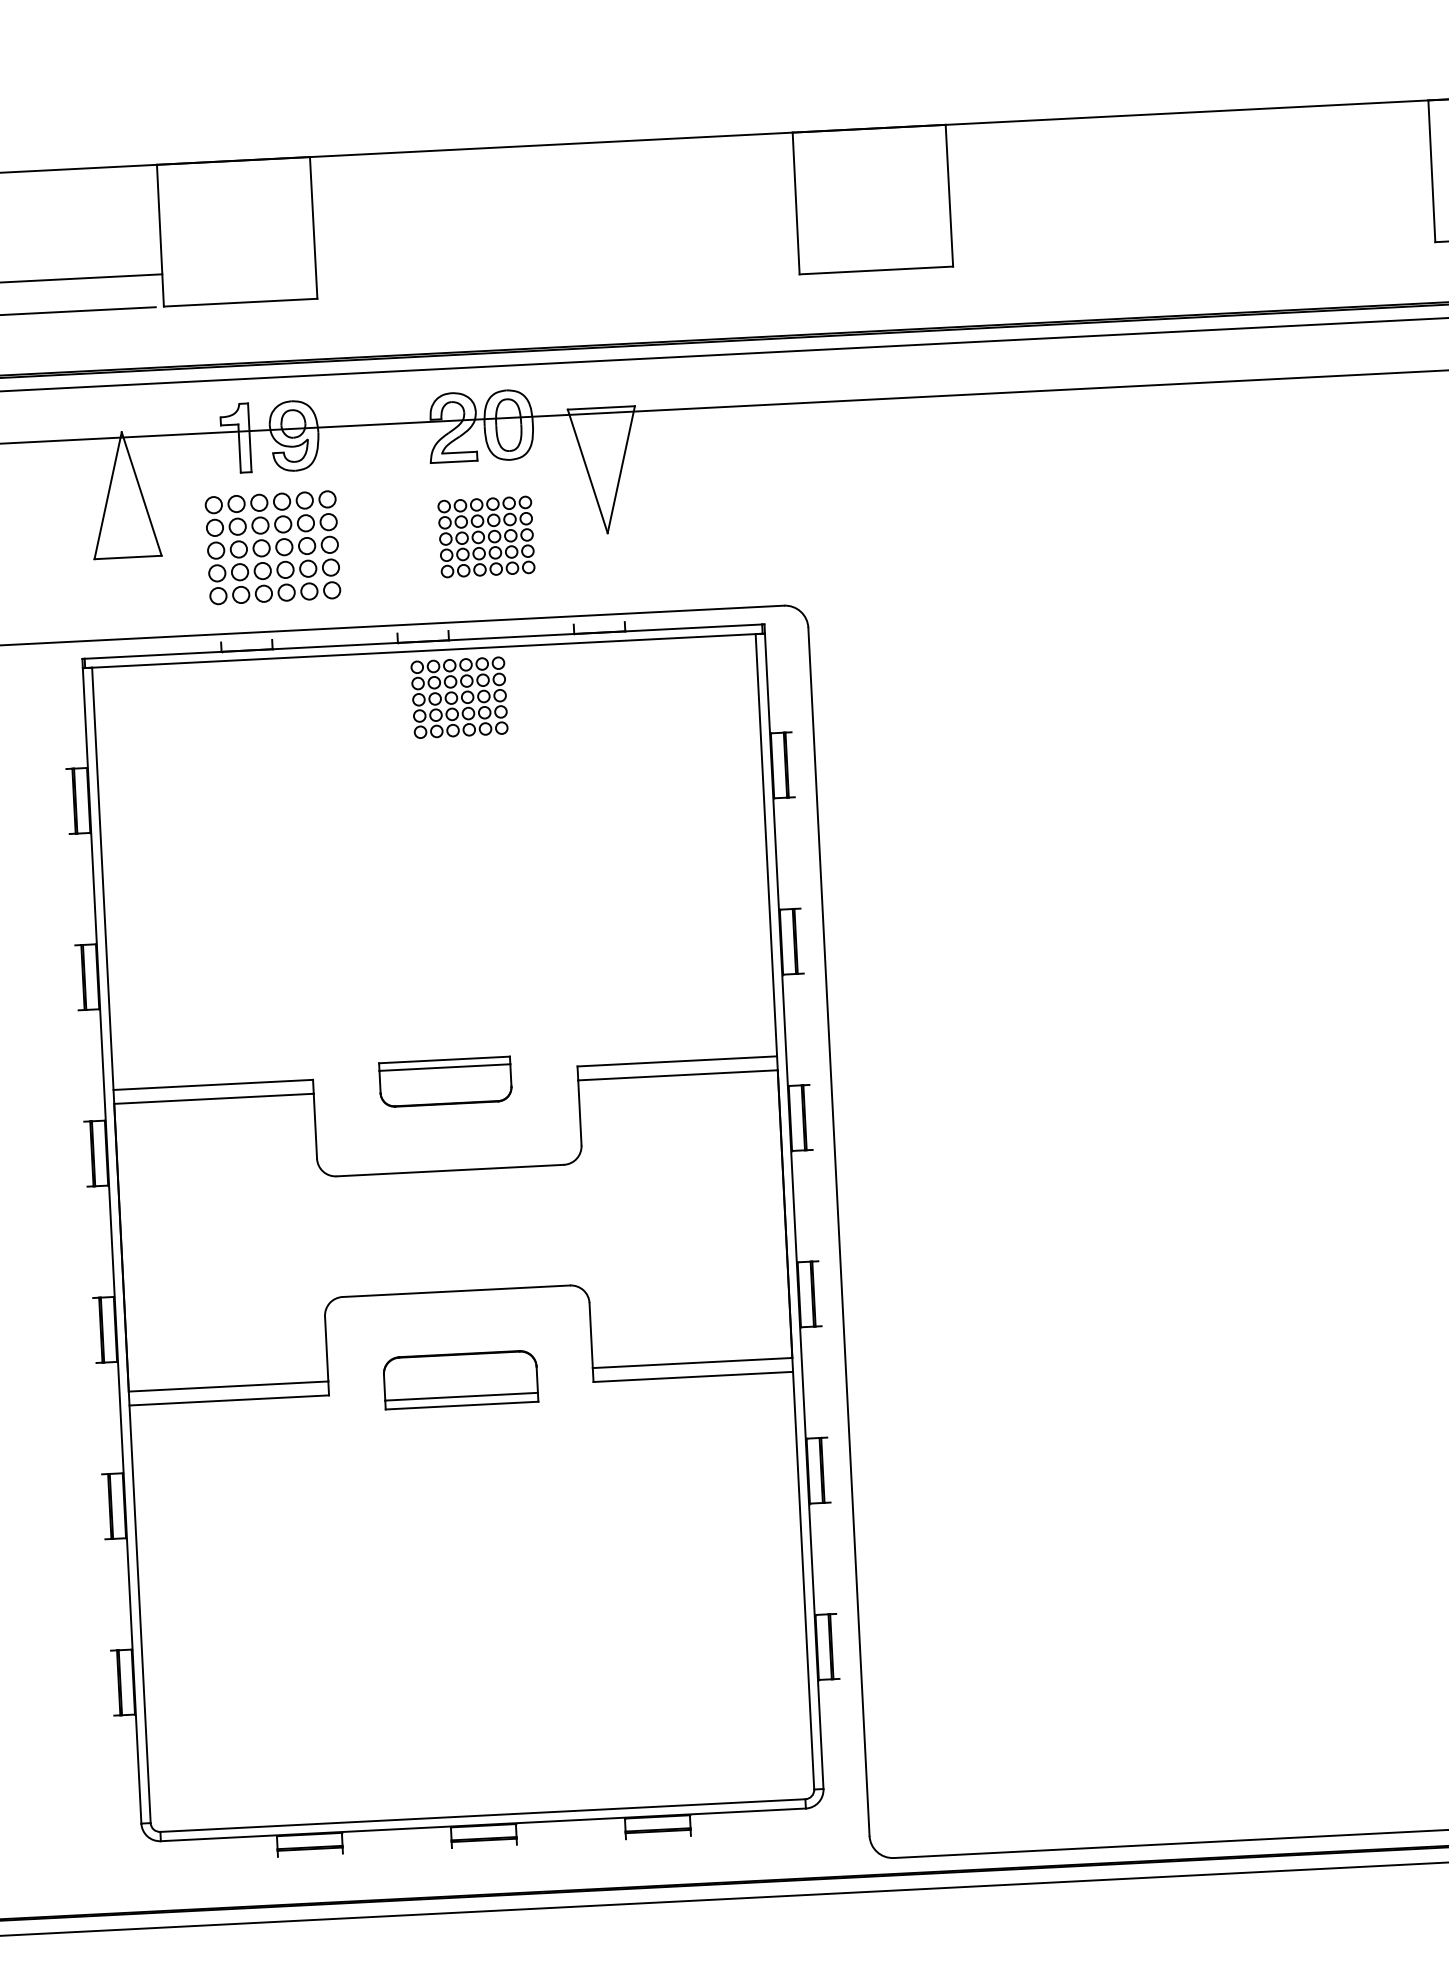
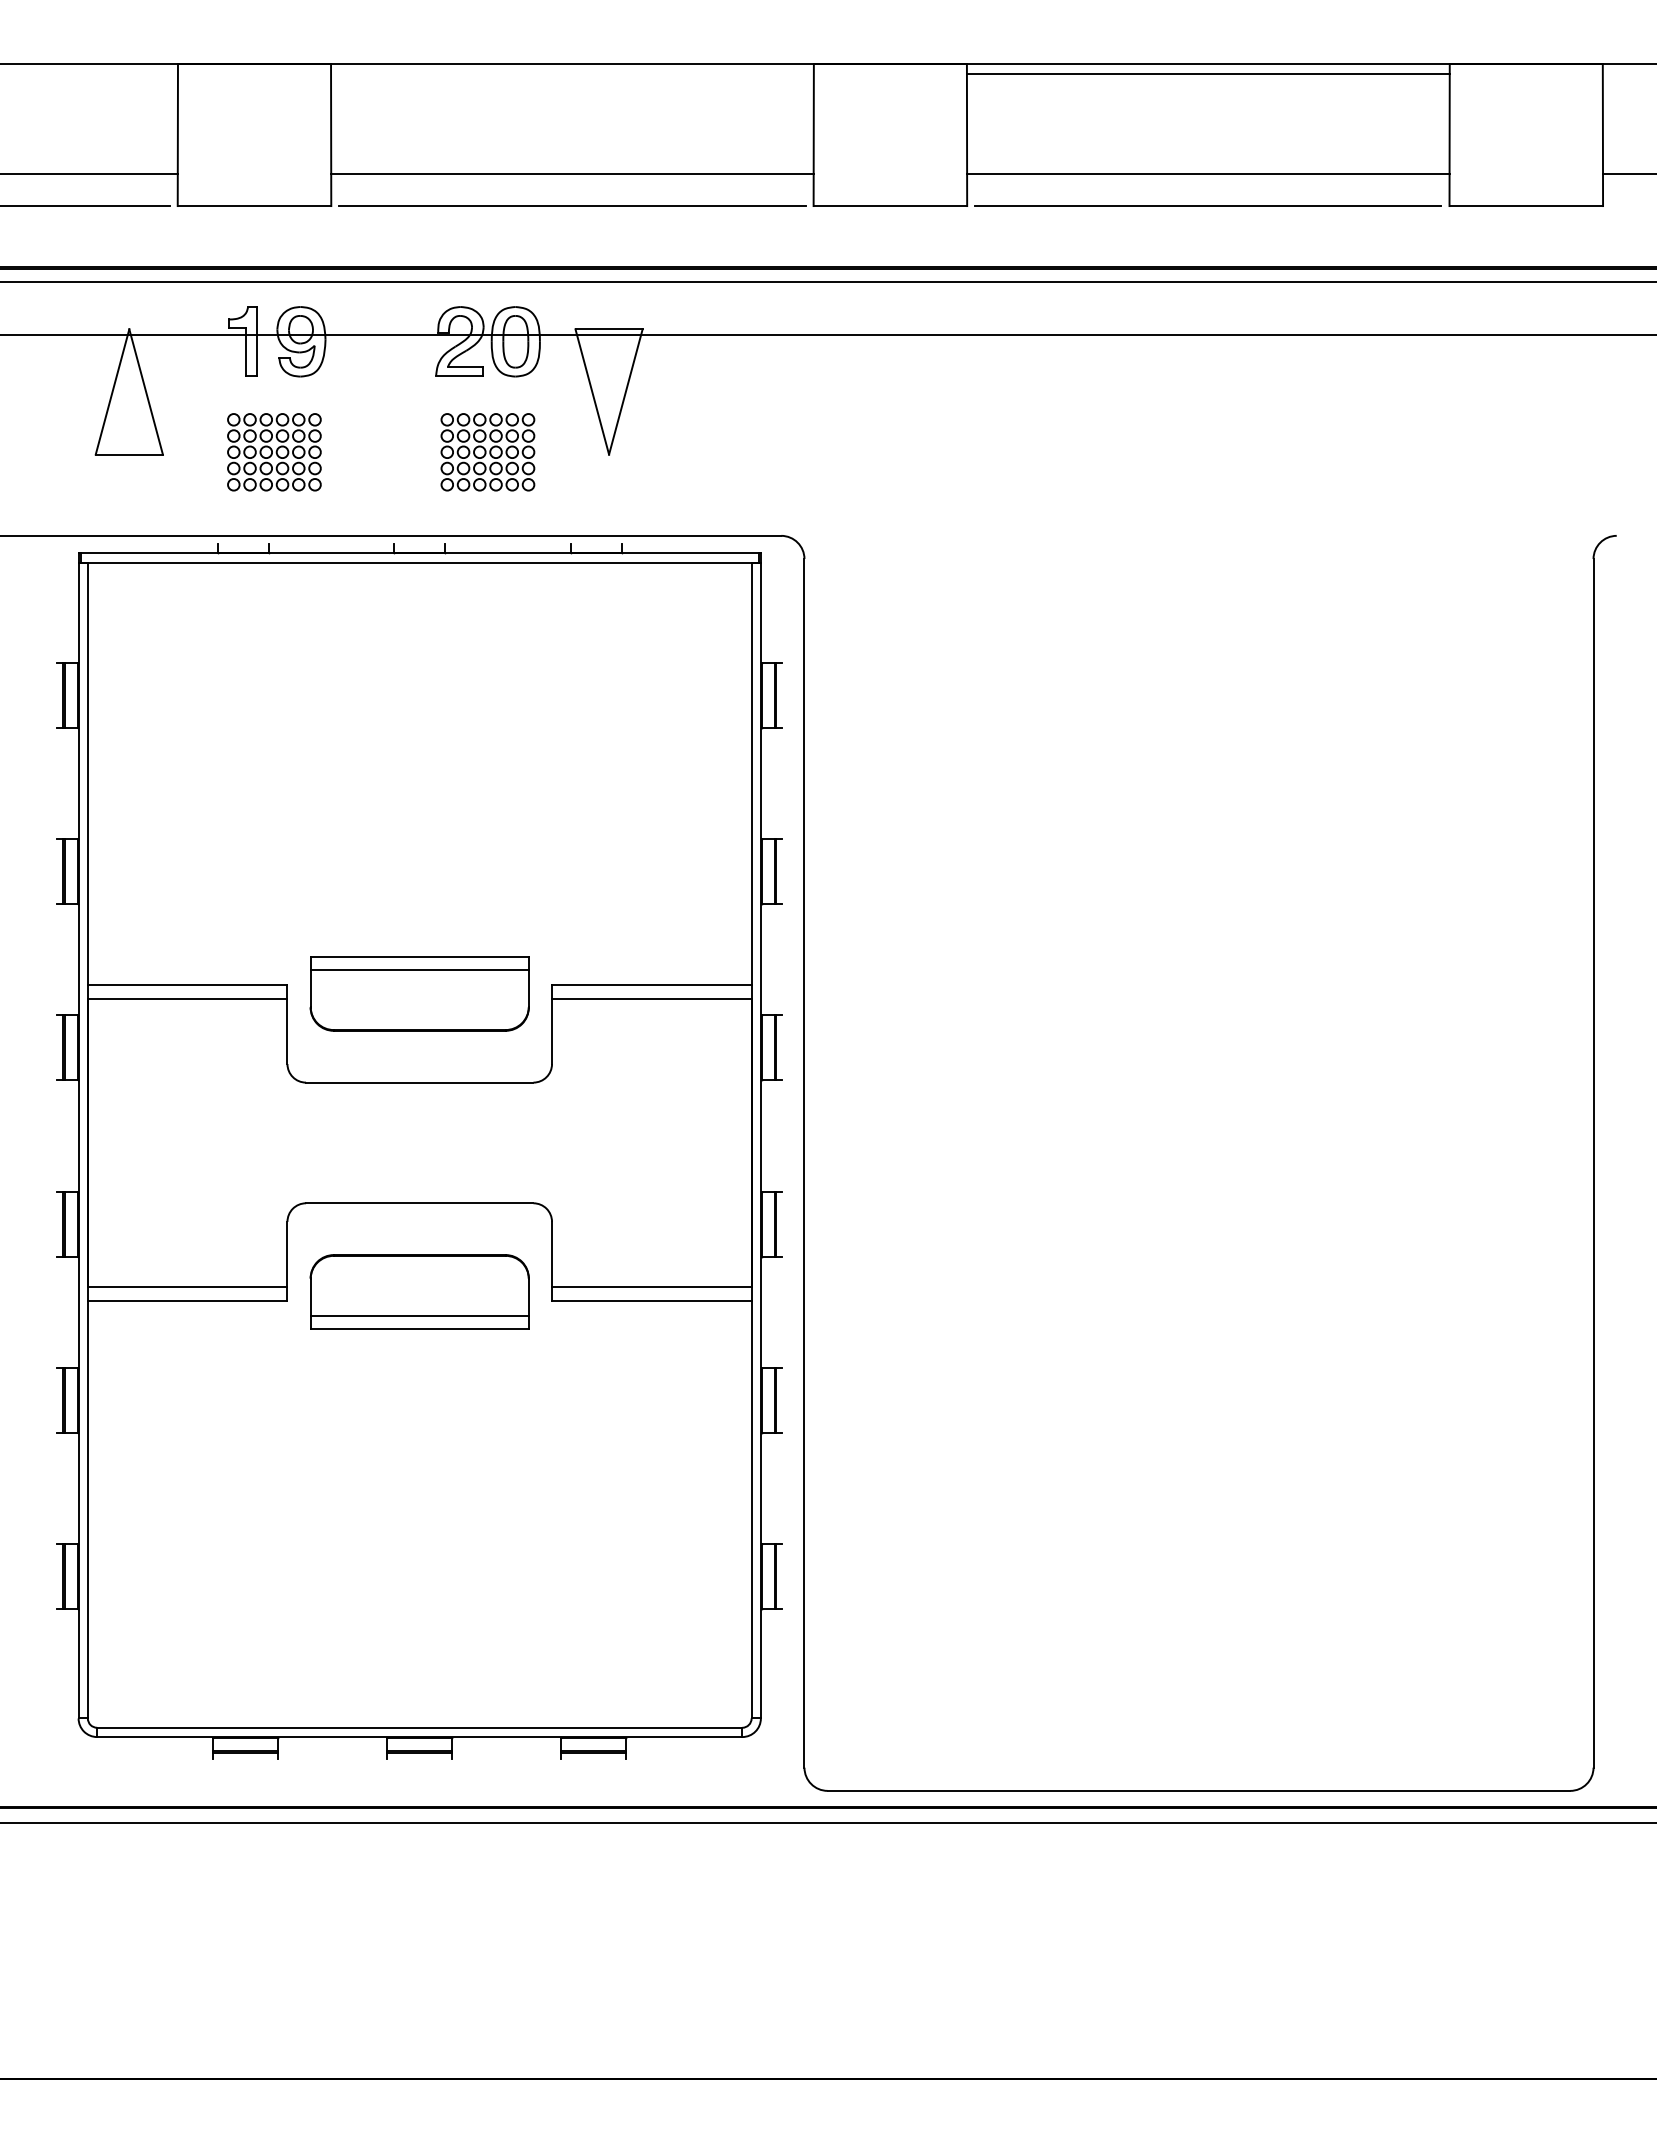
line: (1186, 121) -> (1207, 73), added
line: (1192, 221) -> (1208, 173), added
line: (556, 254) -> (572, 173), added
line: (1194, 254) -> (1208, 206), added
line: (558, 287) -> (572, 206), added
part: (273, 548) -> (274, 452), size x0.71
part: (459, 697) -> (452, 611), removed
part: (445, 1081) -> (419, 993), size x1.67
part: (460, 1379) -> (419, 1291), size x1.43

